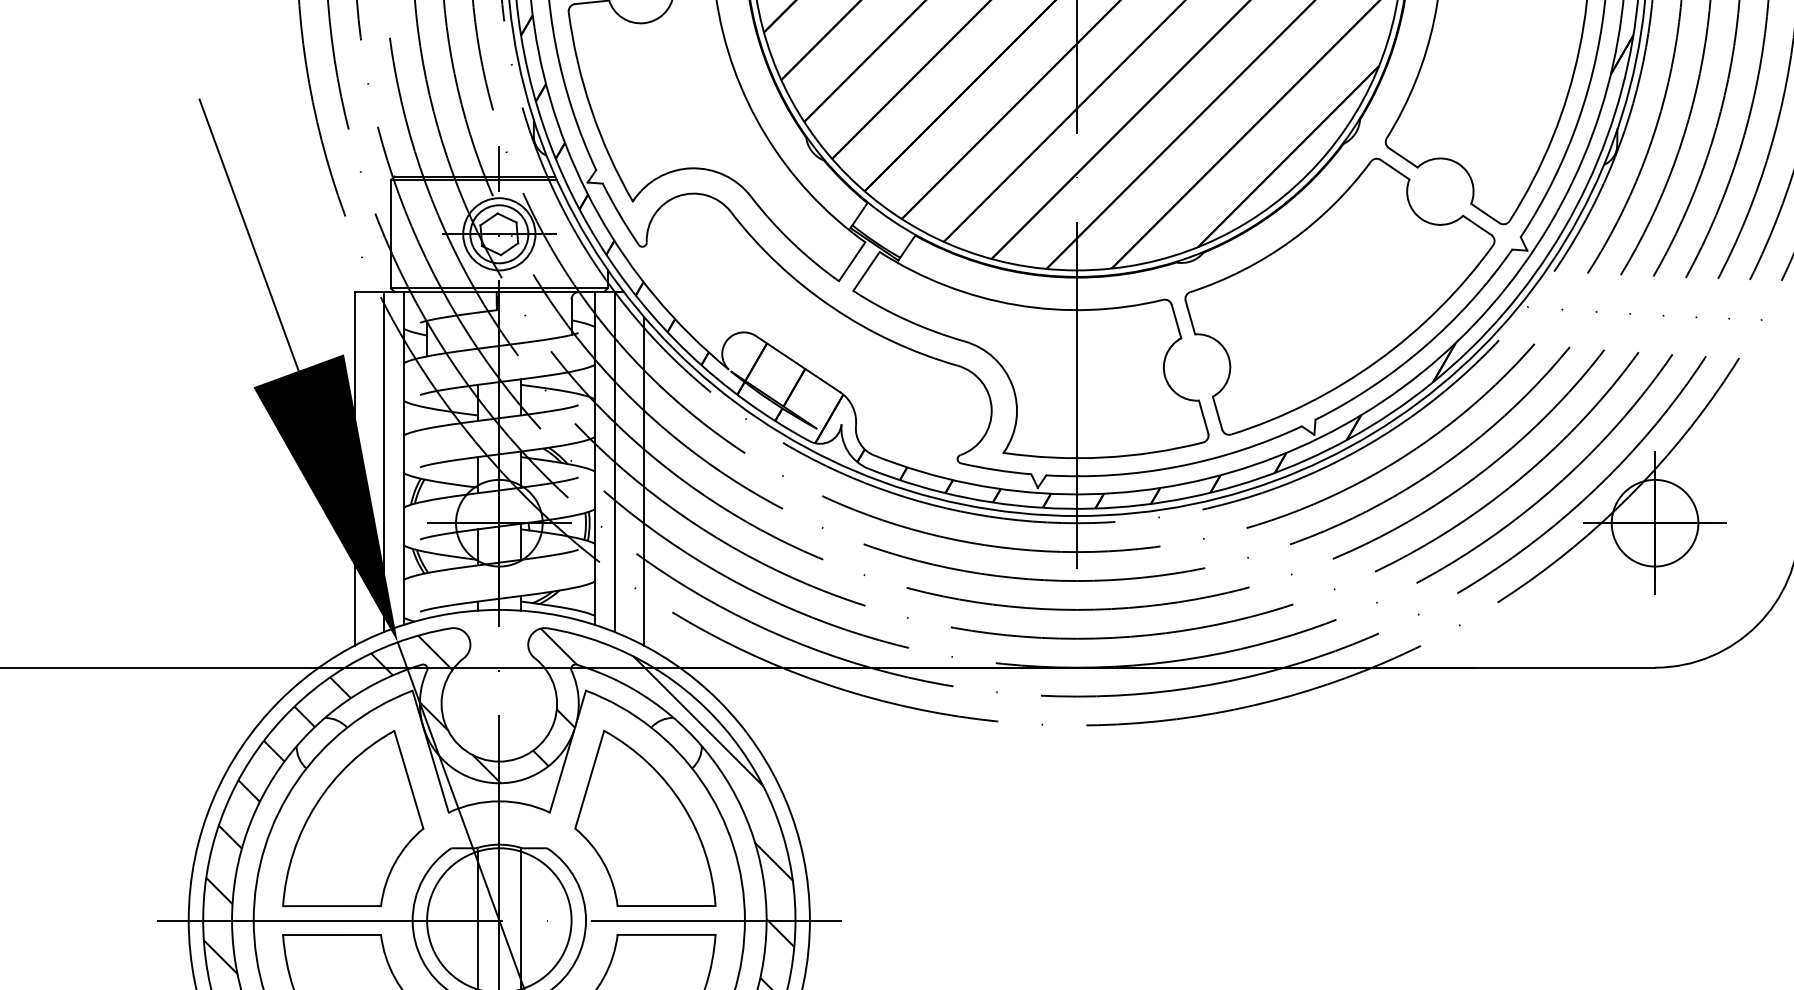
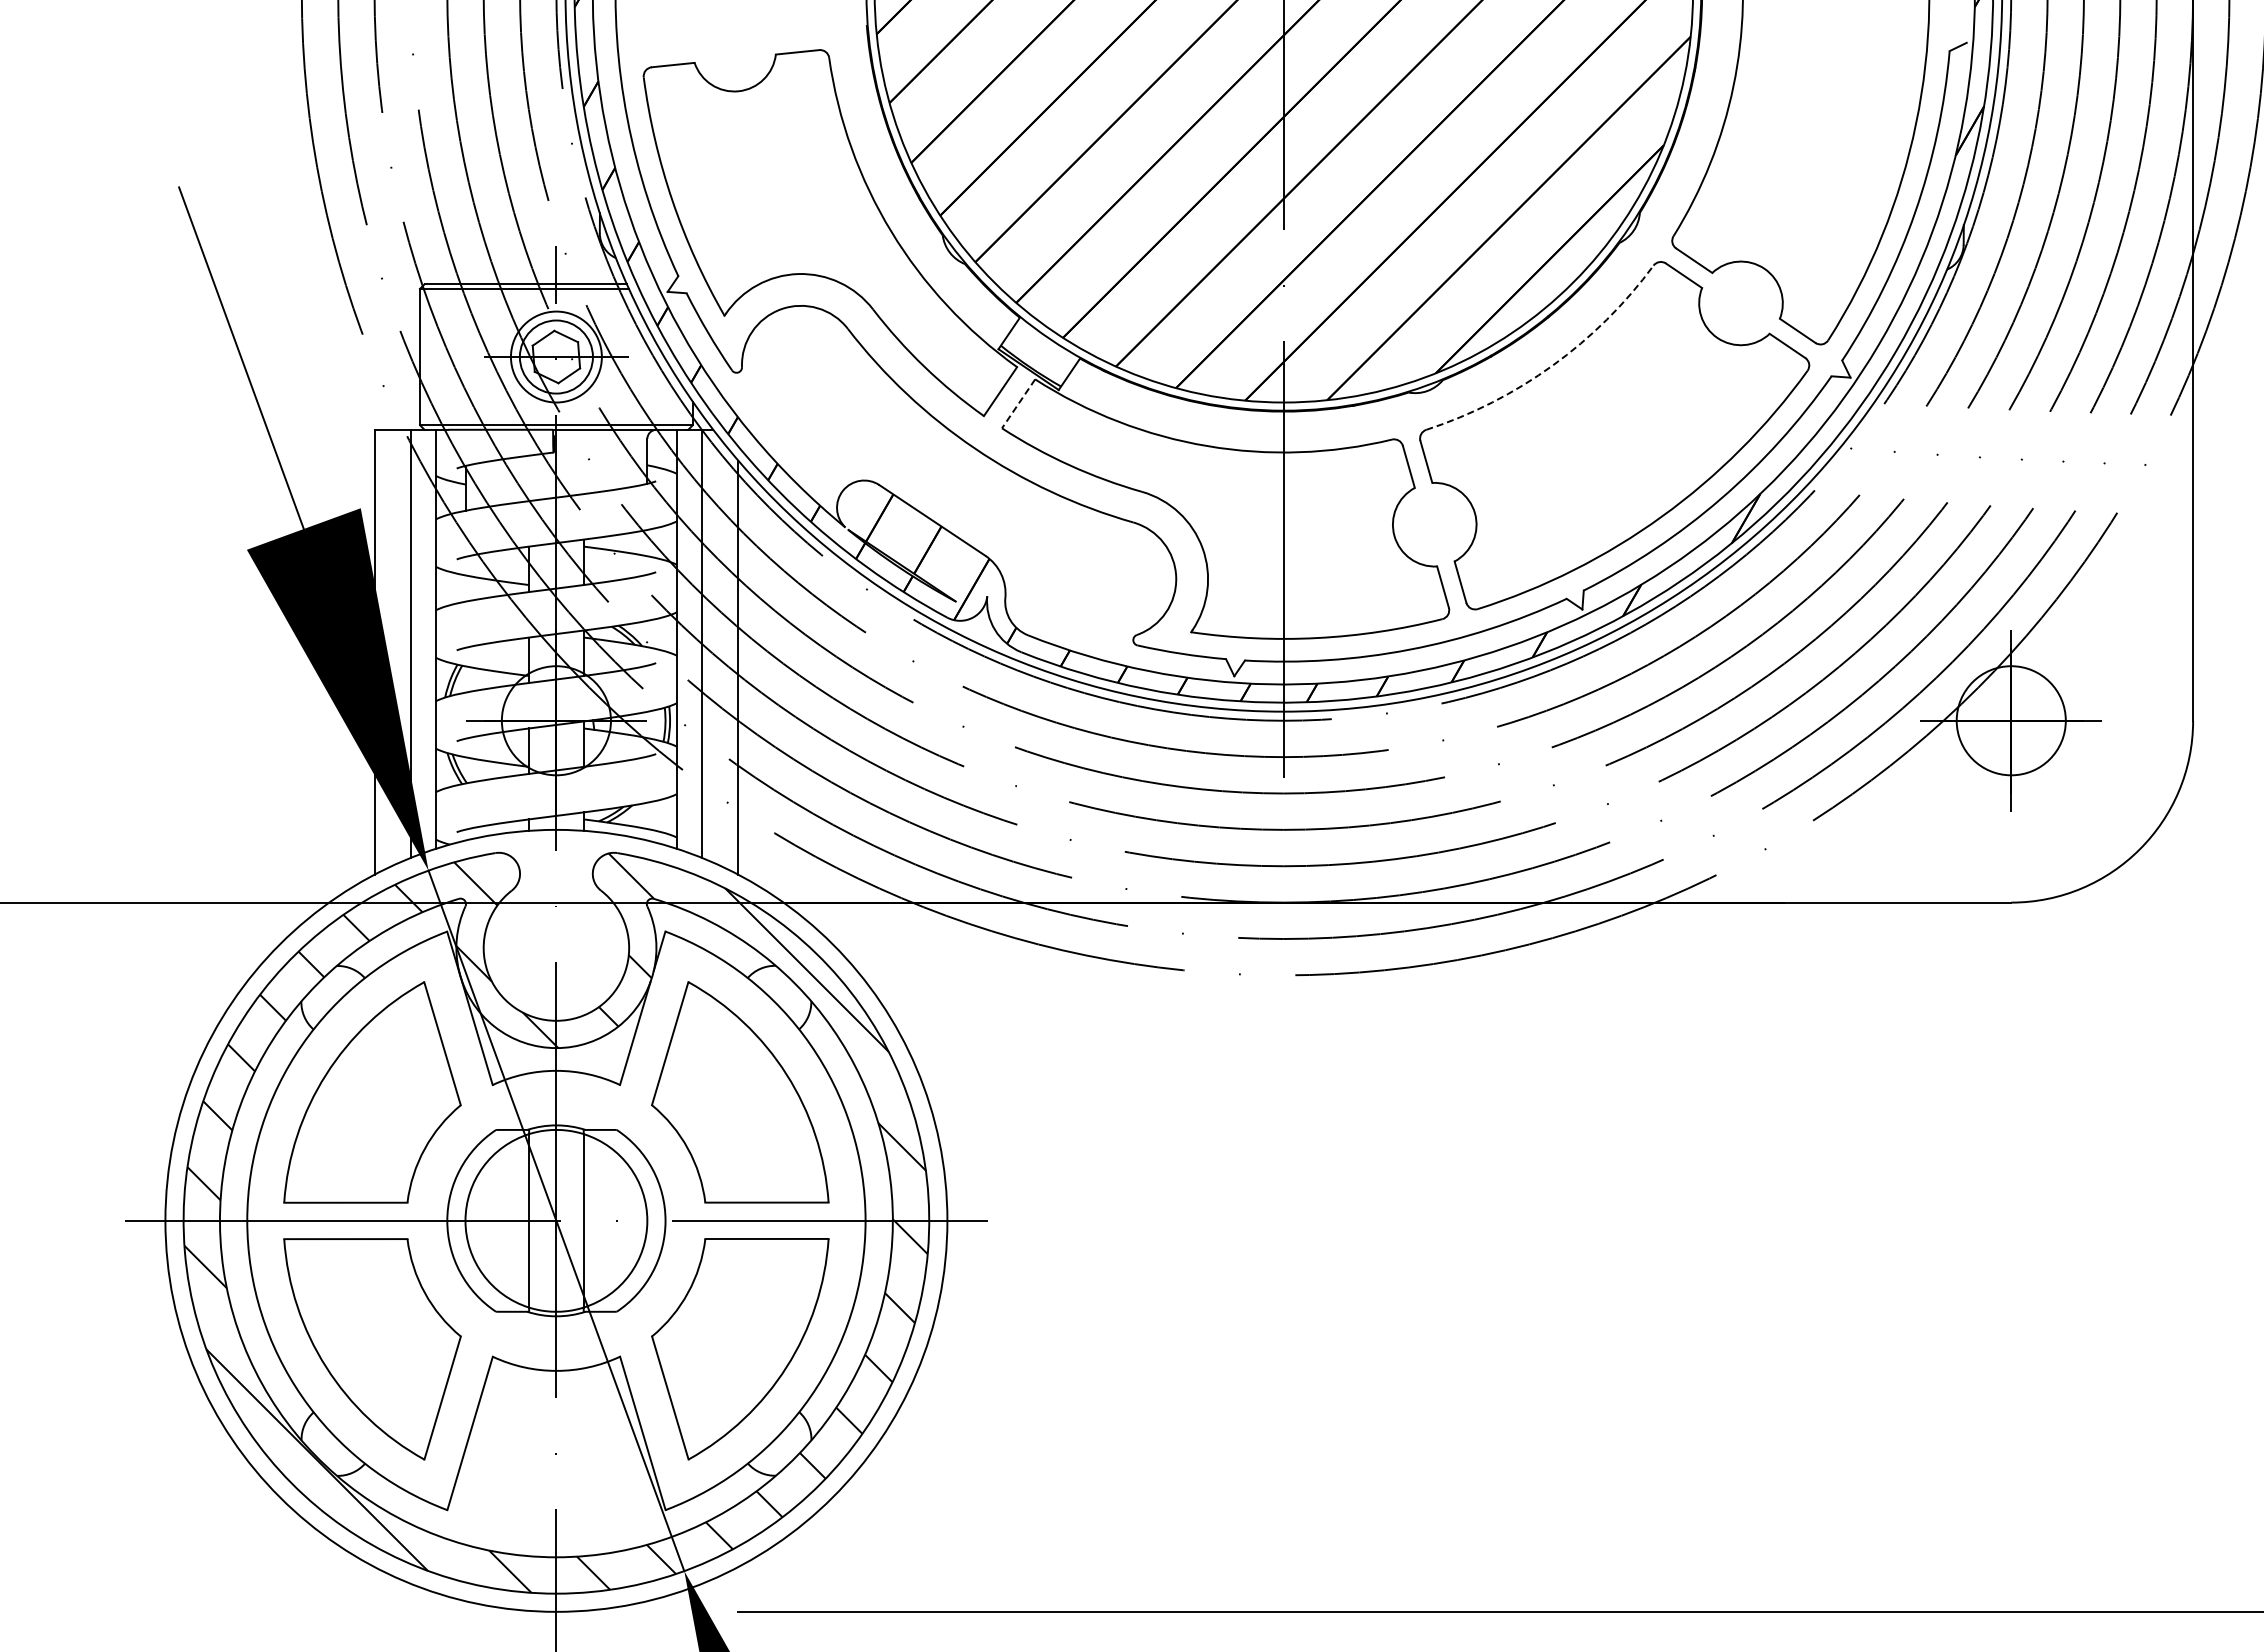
arc: (1290, 241) -> (1552, 365), solid -> dashed
line: (866, 271) -> (1018, 403), solid -> dashed

